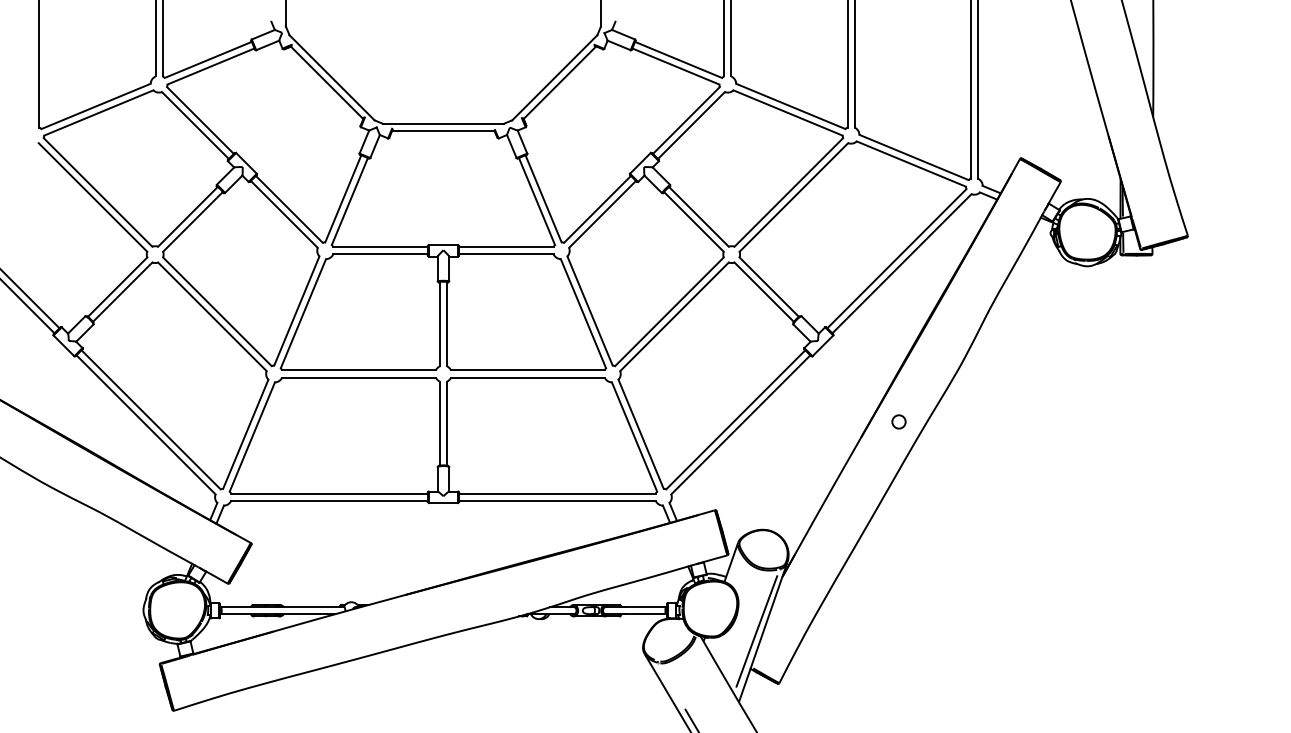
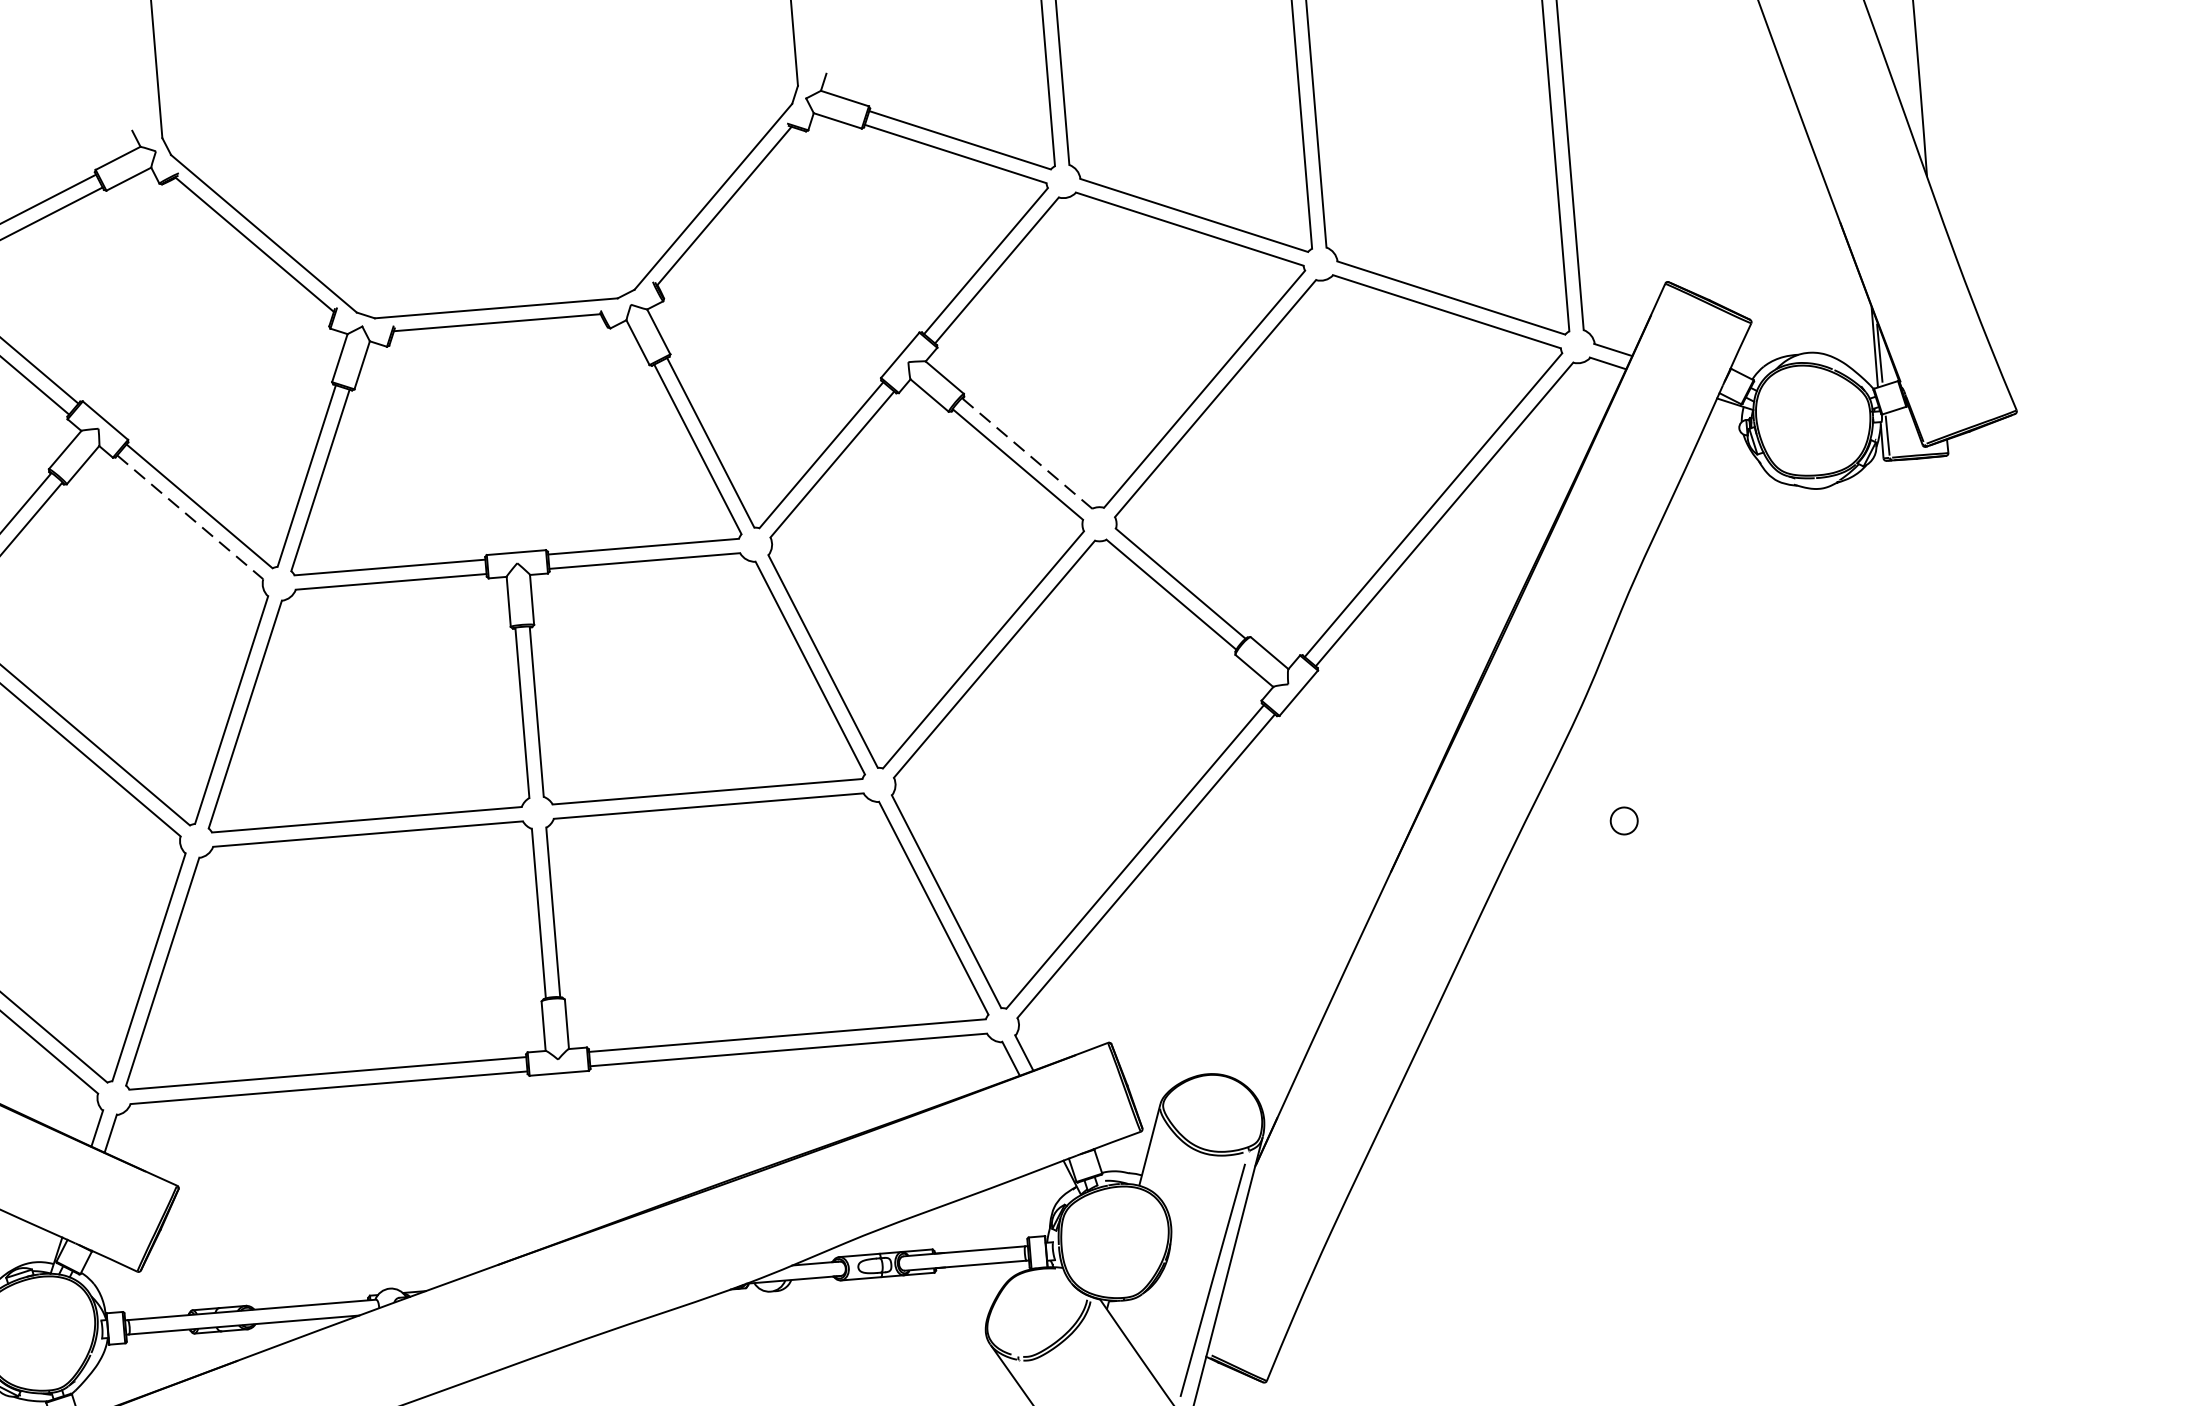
line: (284, 214) -> (190, 517), solid -> dashed
line: (698, 216) -> (1026, 452), solid -> dashed
circle: (898, 421) -> (1623, 820), moved

